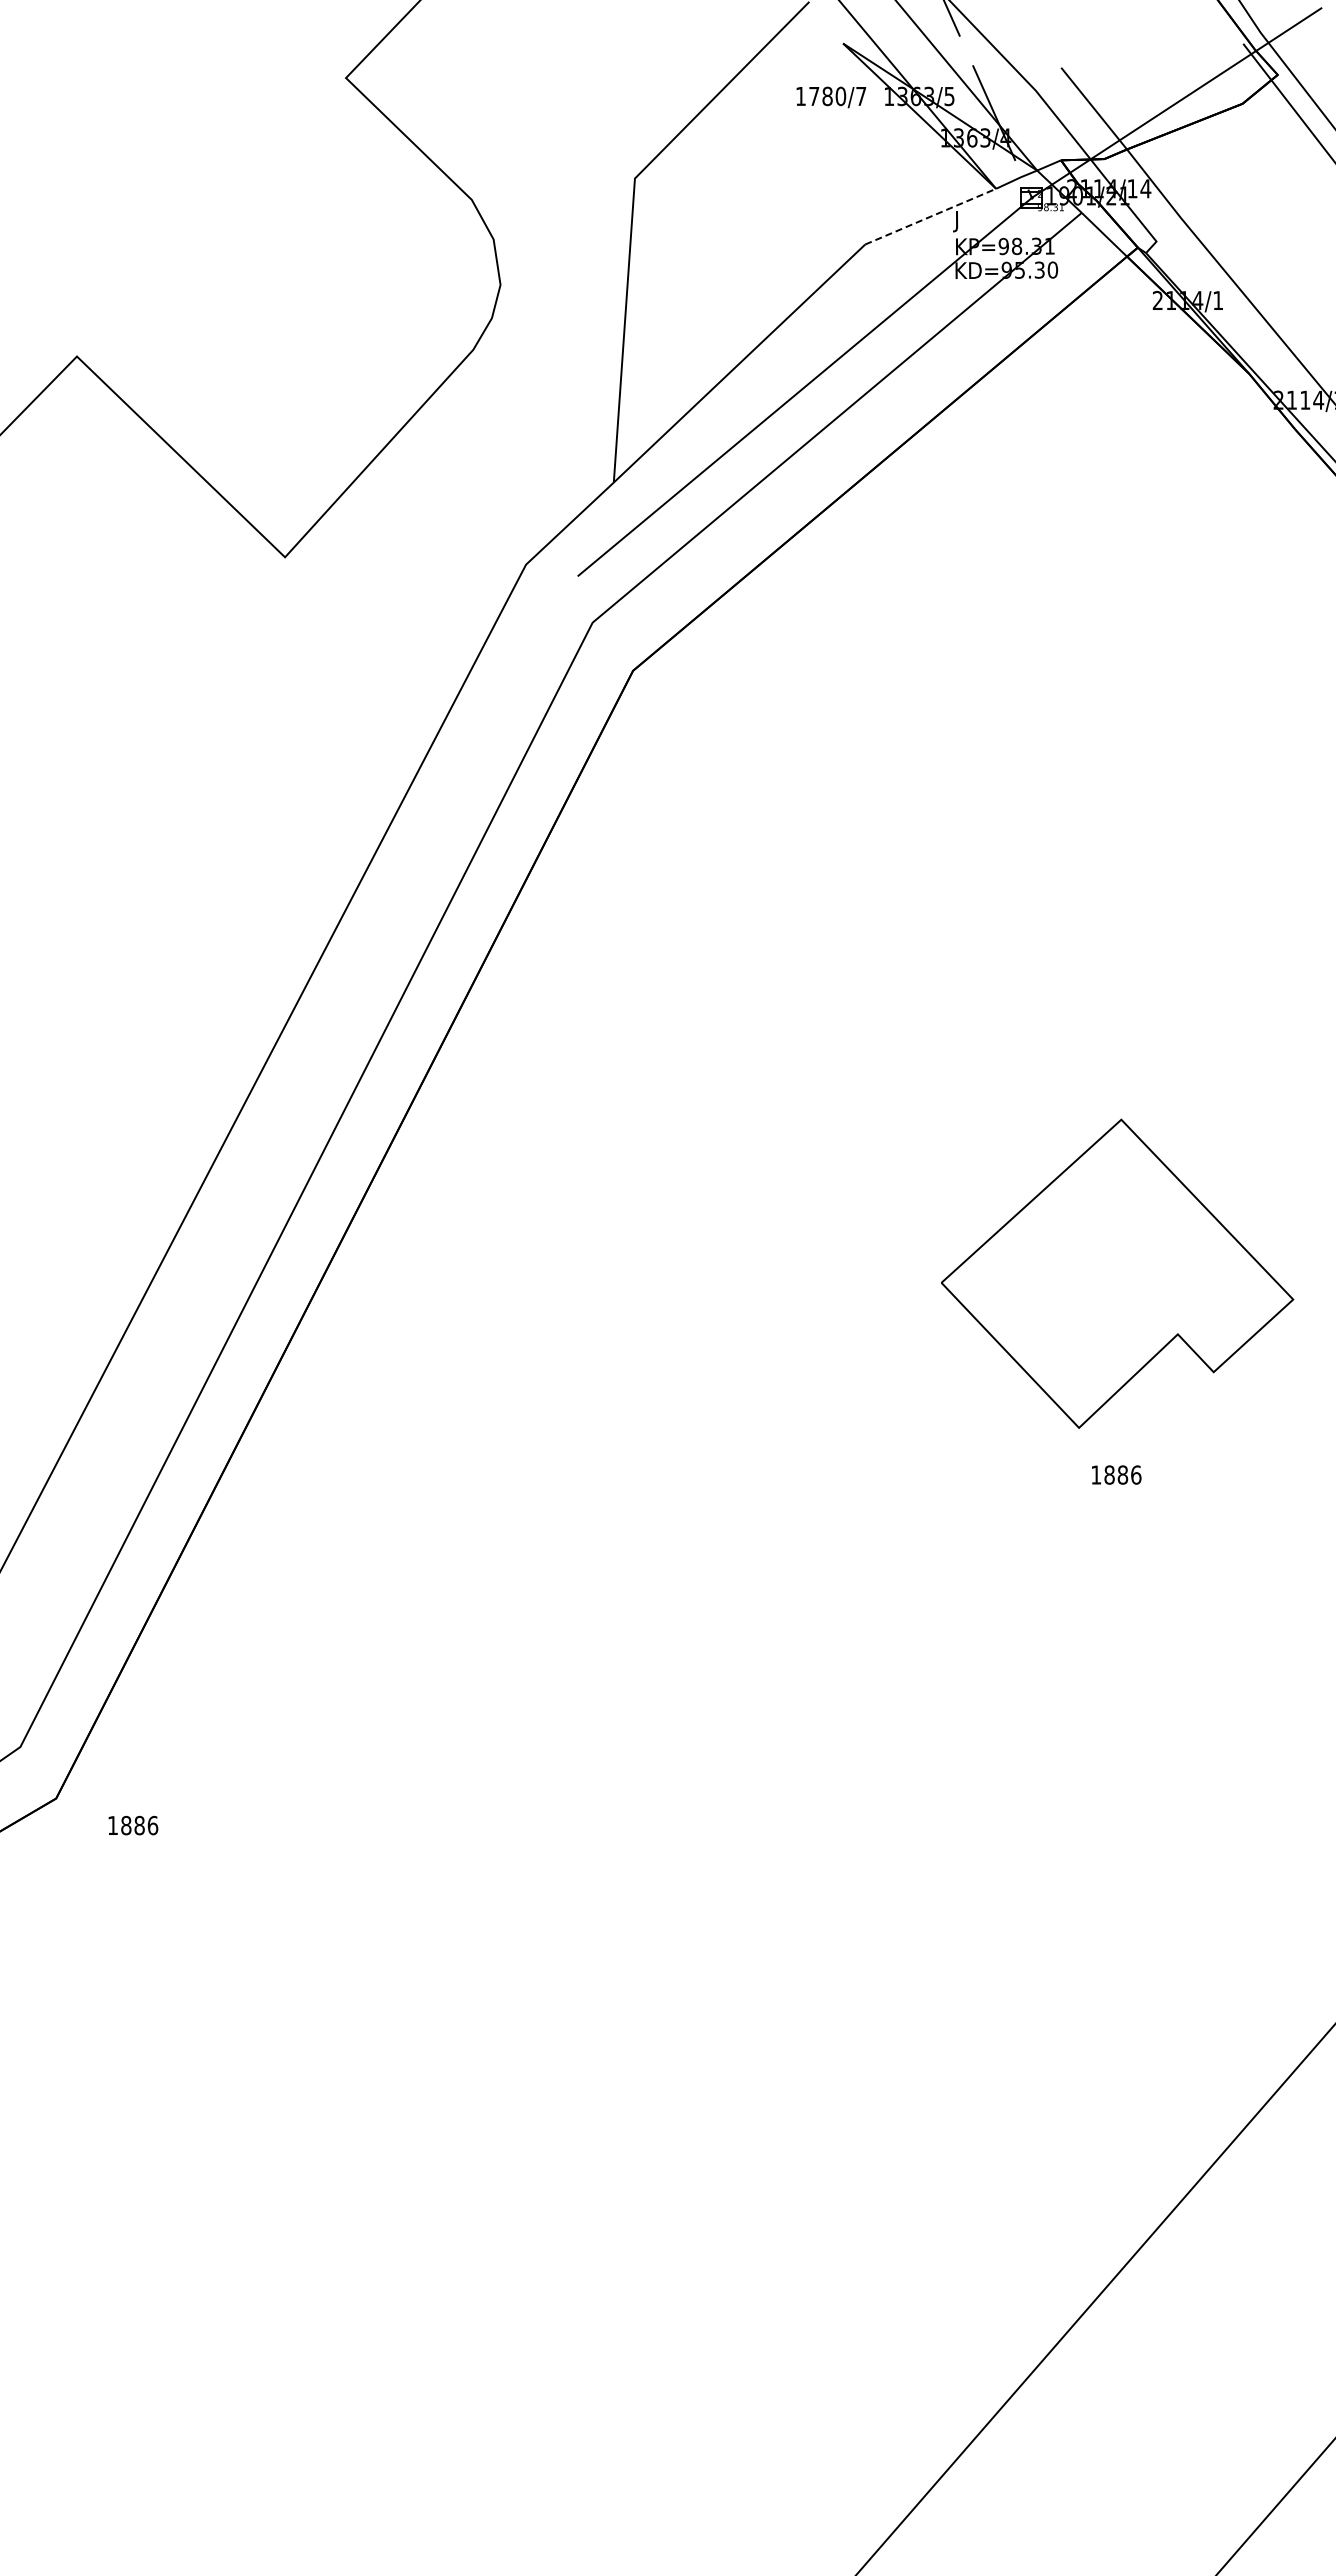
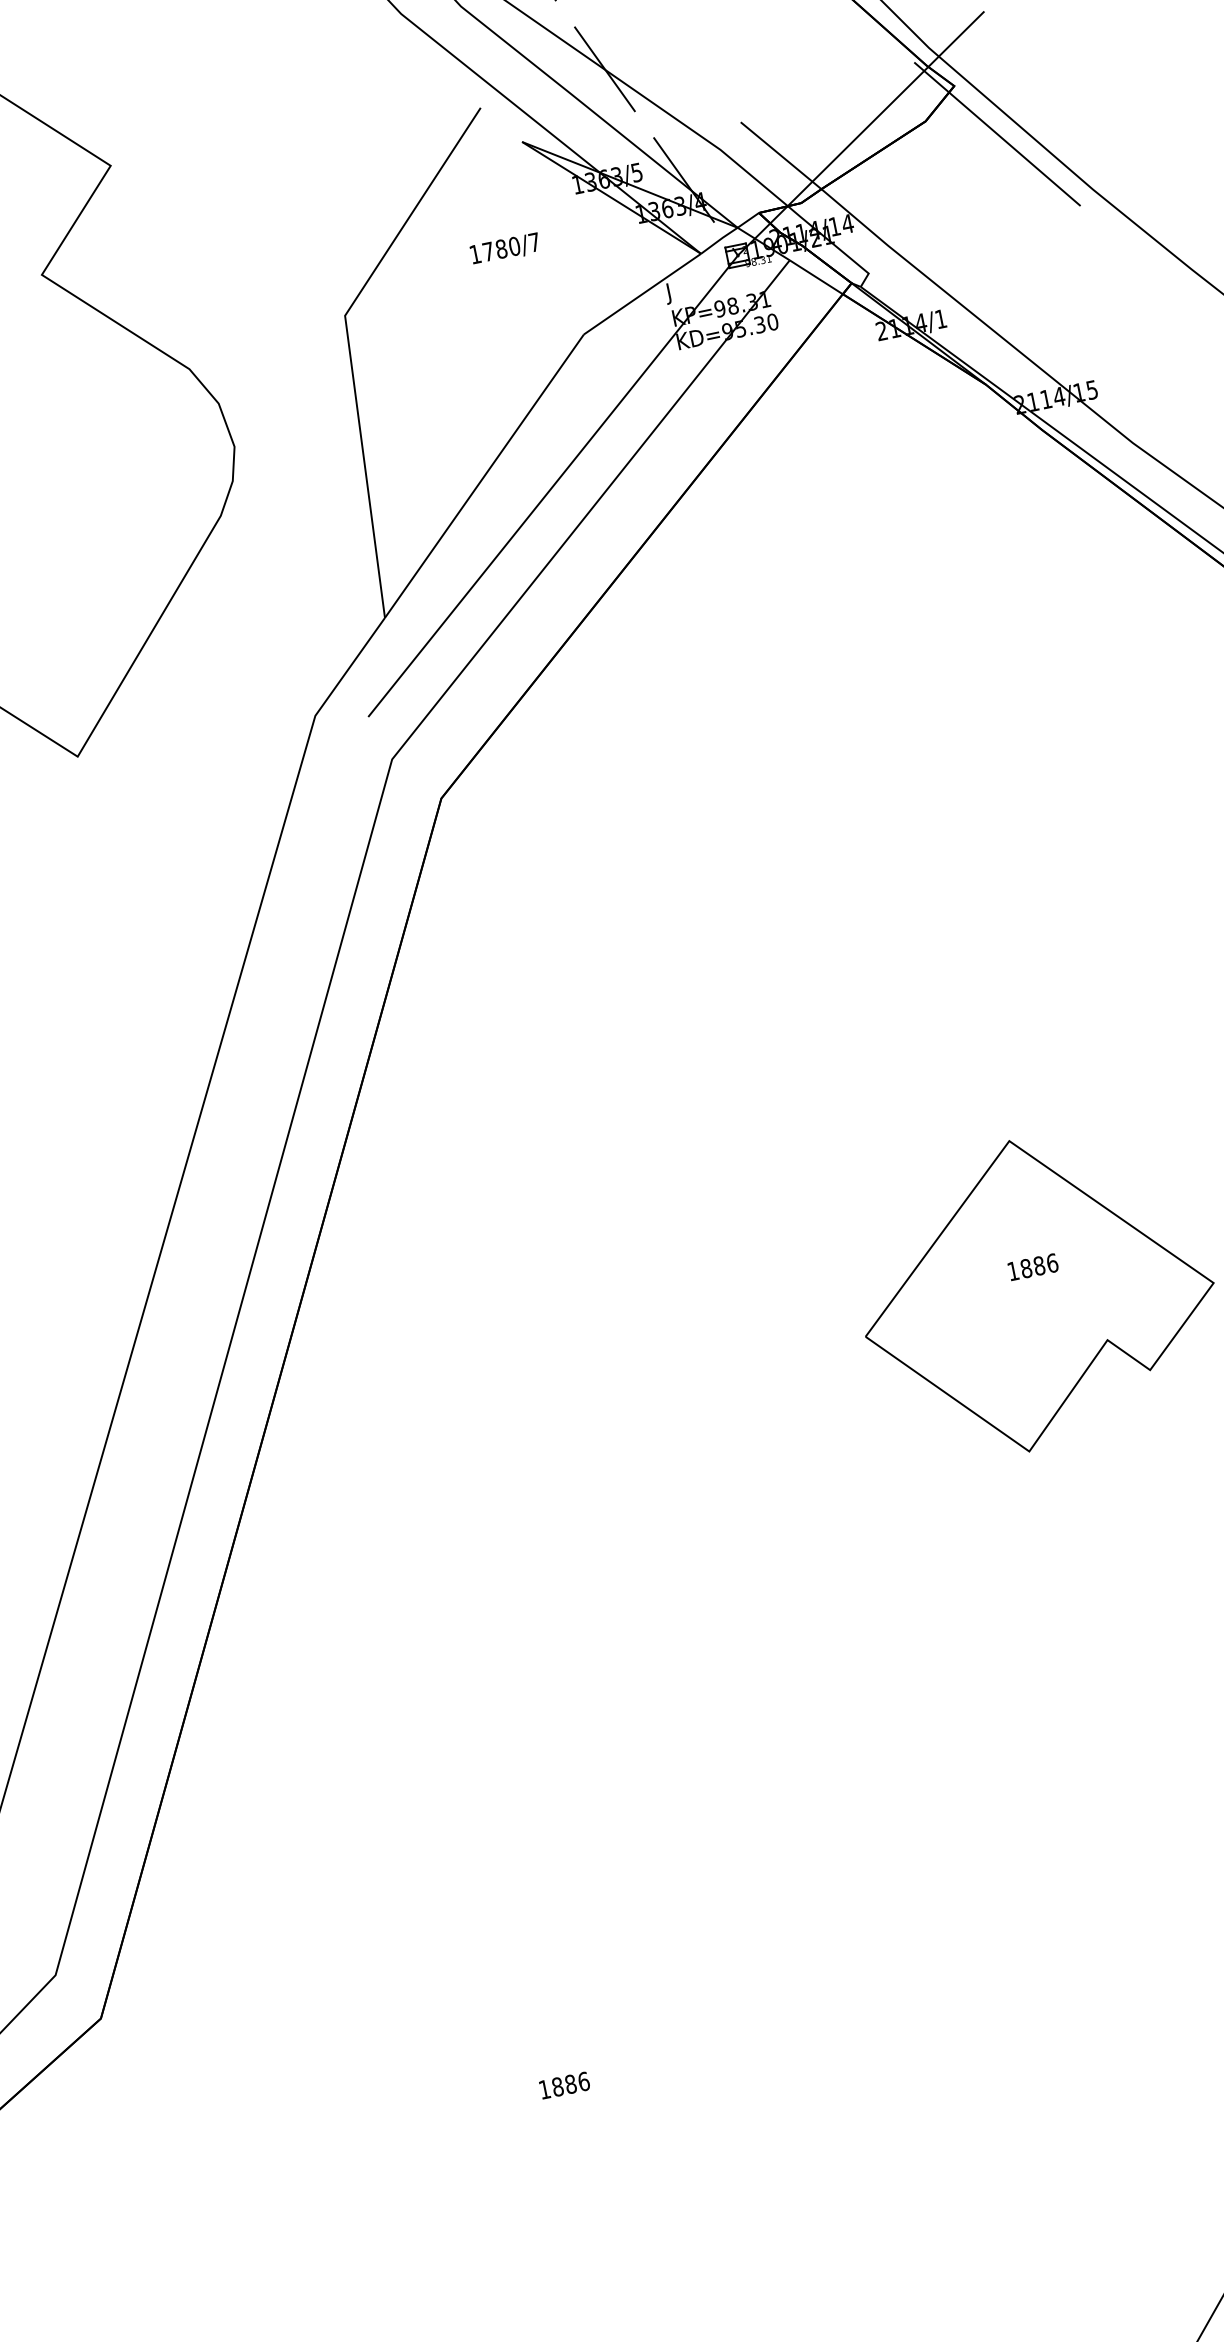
text: (831, 97) -> (505, 249), moved
line: (931, 216) -> (643, 293), dashed -> solid
text: (1116, 1474) -> (1033, 1266), moved
text: (133, 1825) -> (564, 2085), moved

